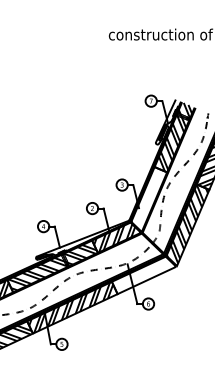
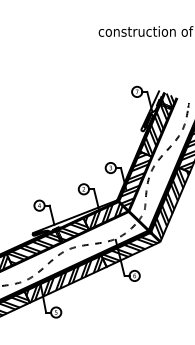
hatch: (149, 197) -> (135, 179), added
hatch: (142, 274) -> (129, 249), added

